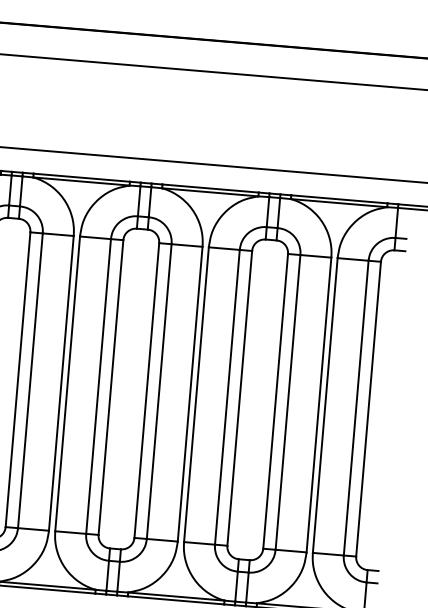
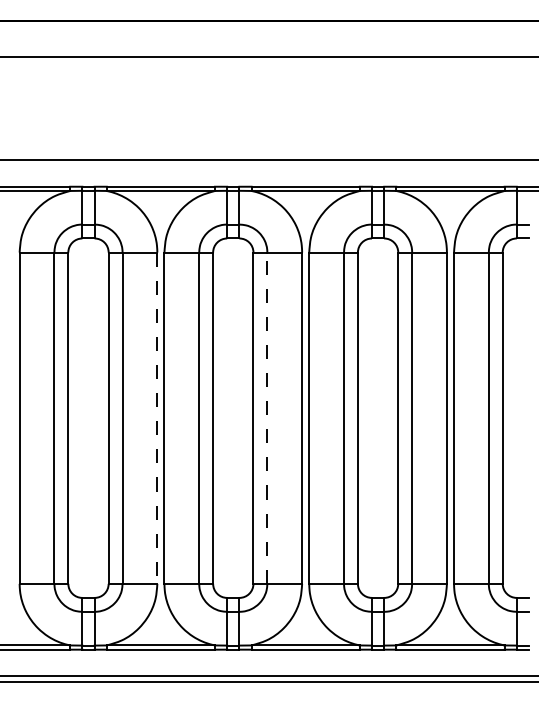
line: (61, 383) -> (157, 418), solid -> dashed
line: (159, 391) -> (267, 418), solid -> dashed

